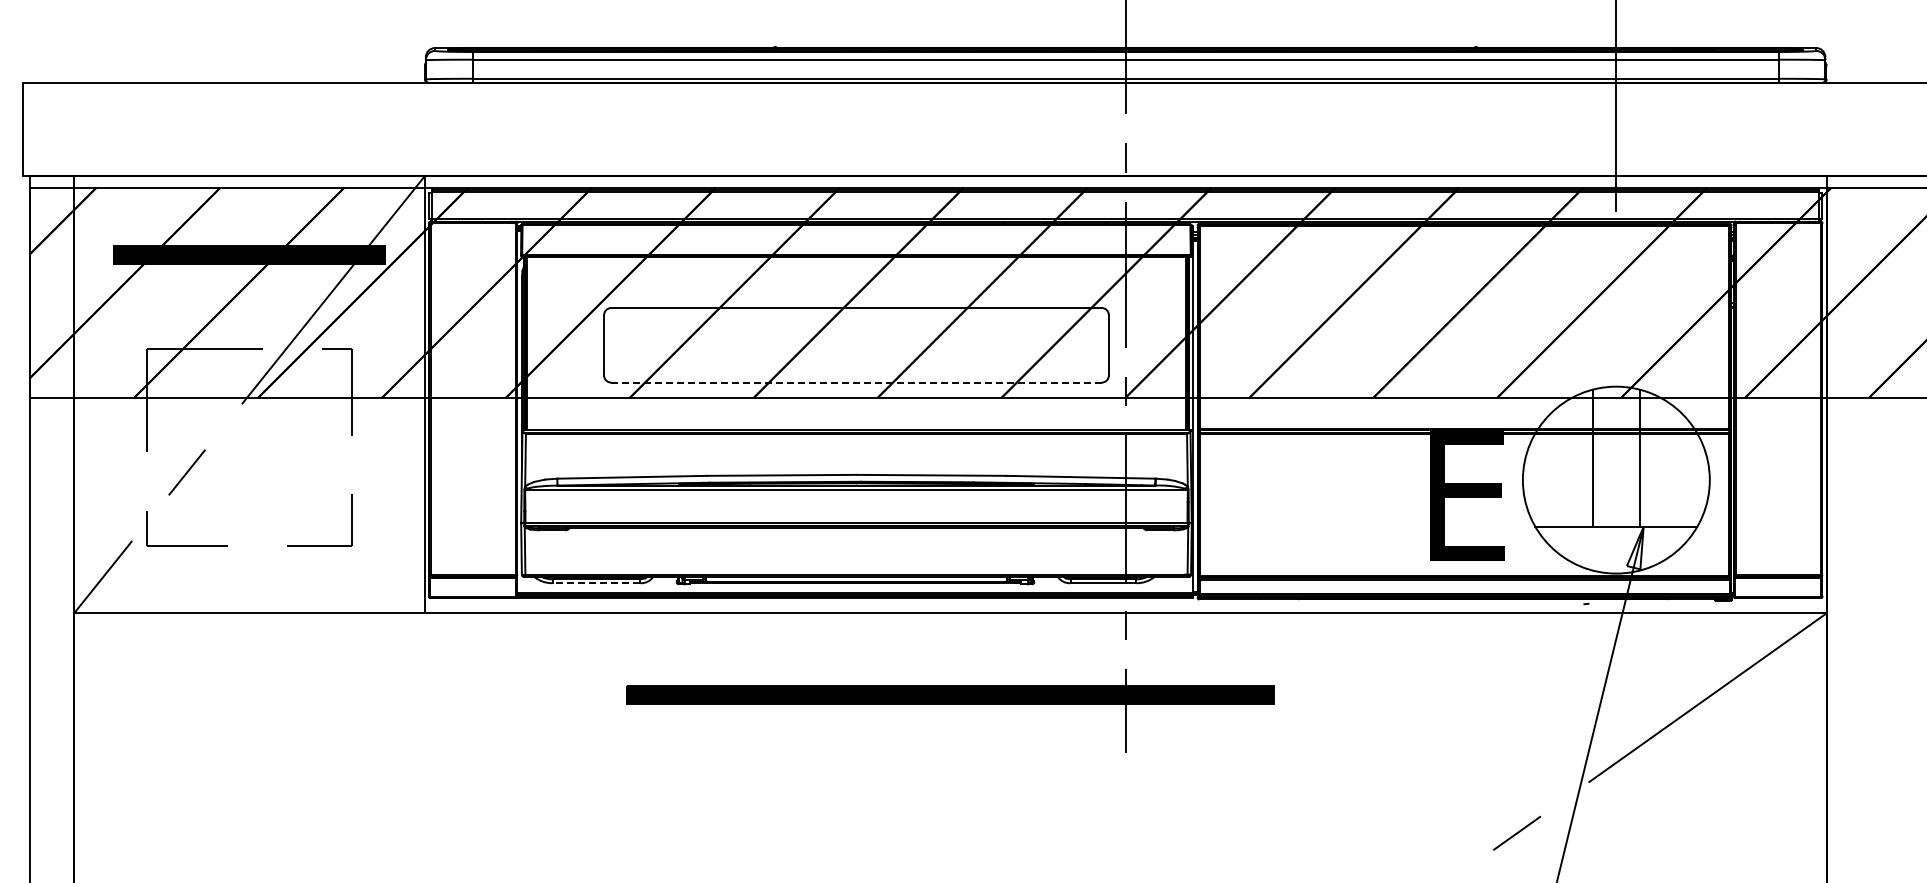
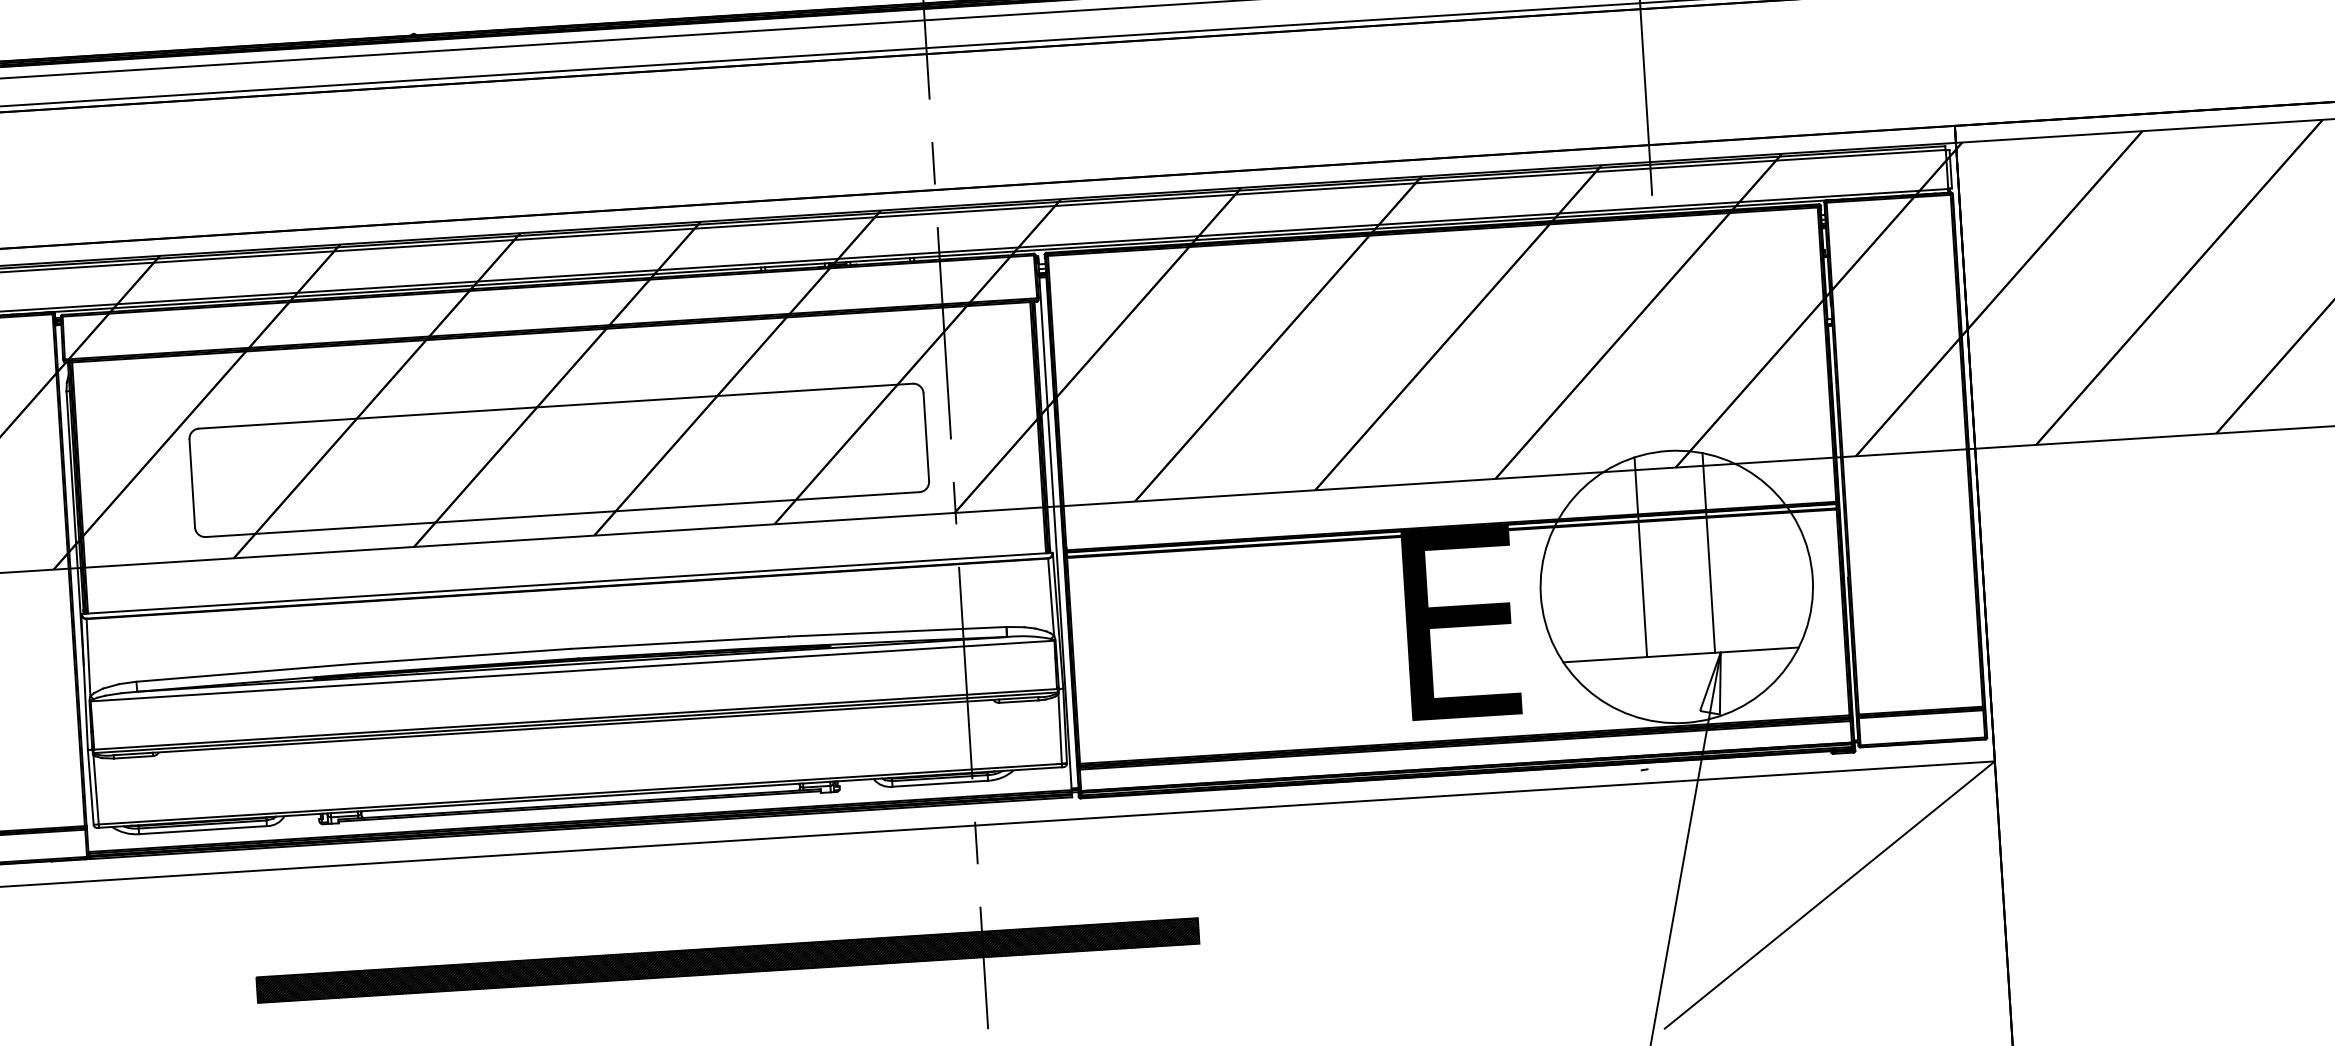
line: (855, 382) -> (561, 514), dashed -> solid
line: (596, 583) -> (202, 830), dashed -> solid

